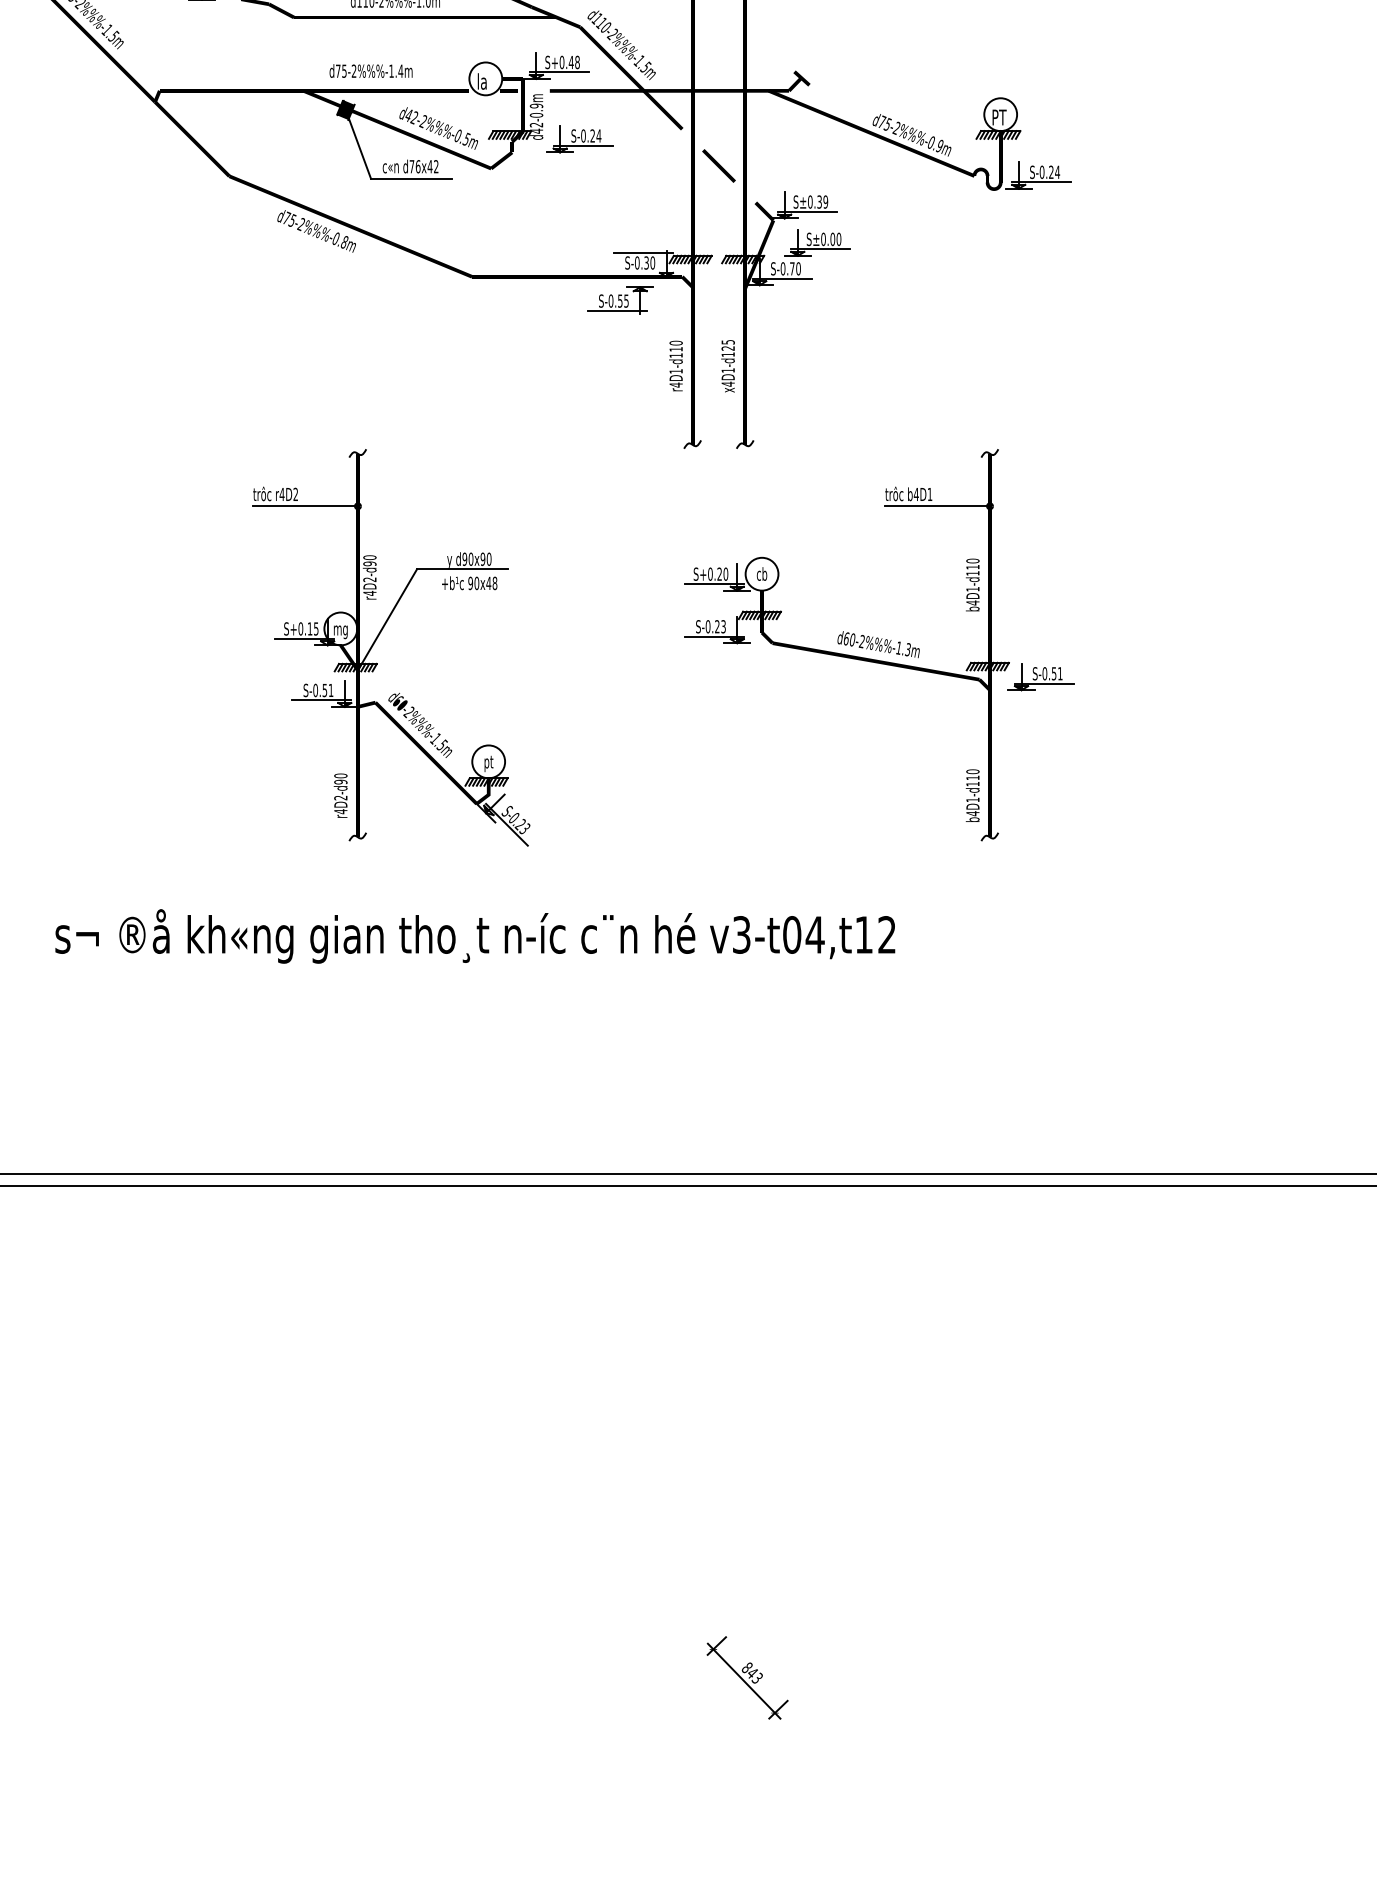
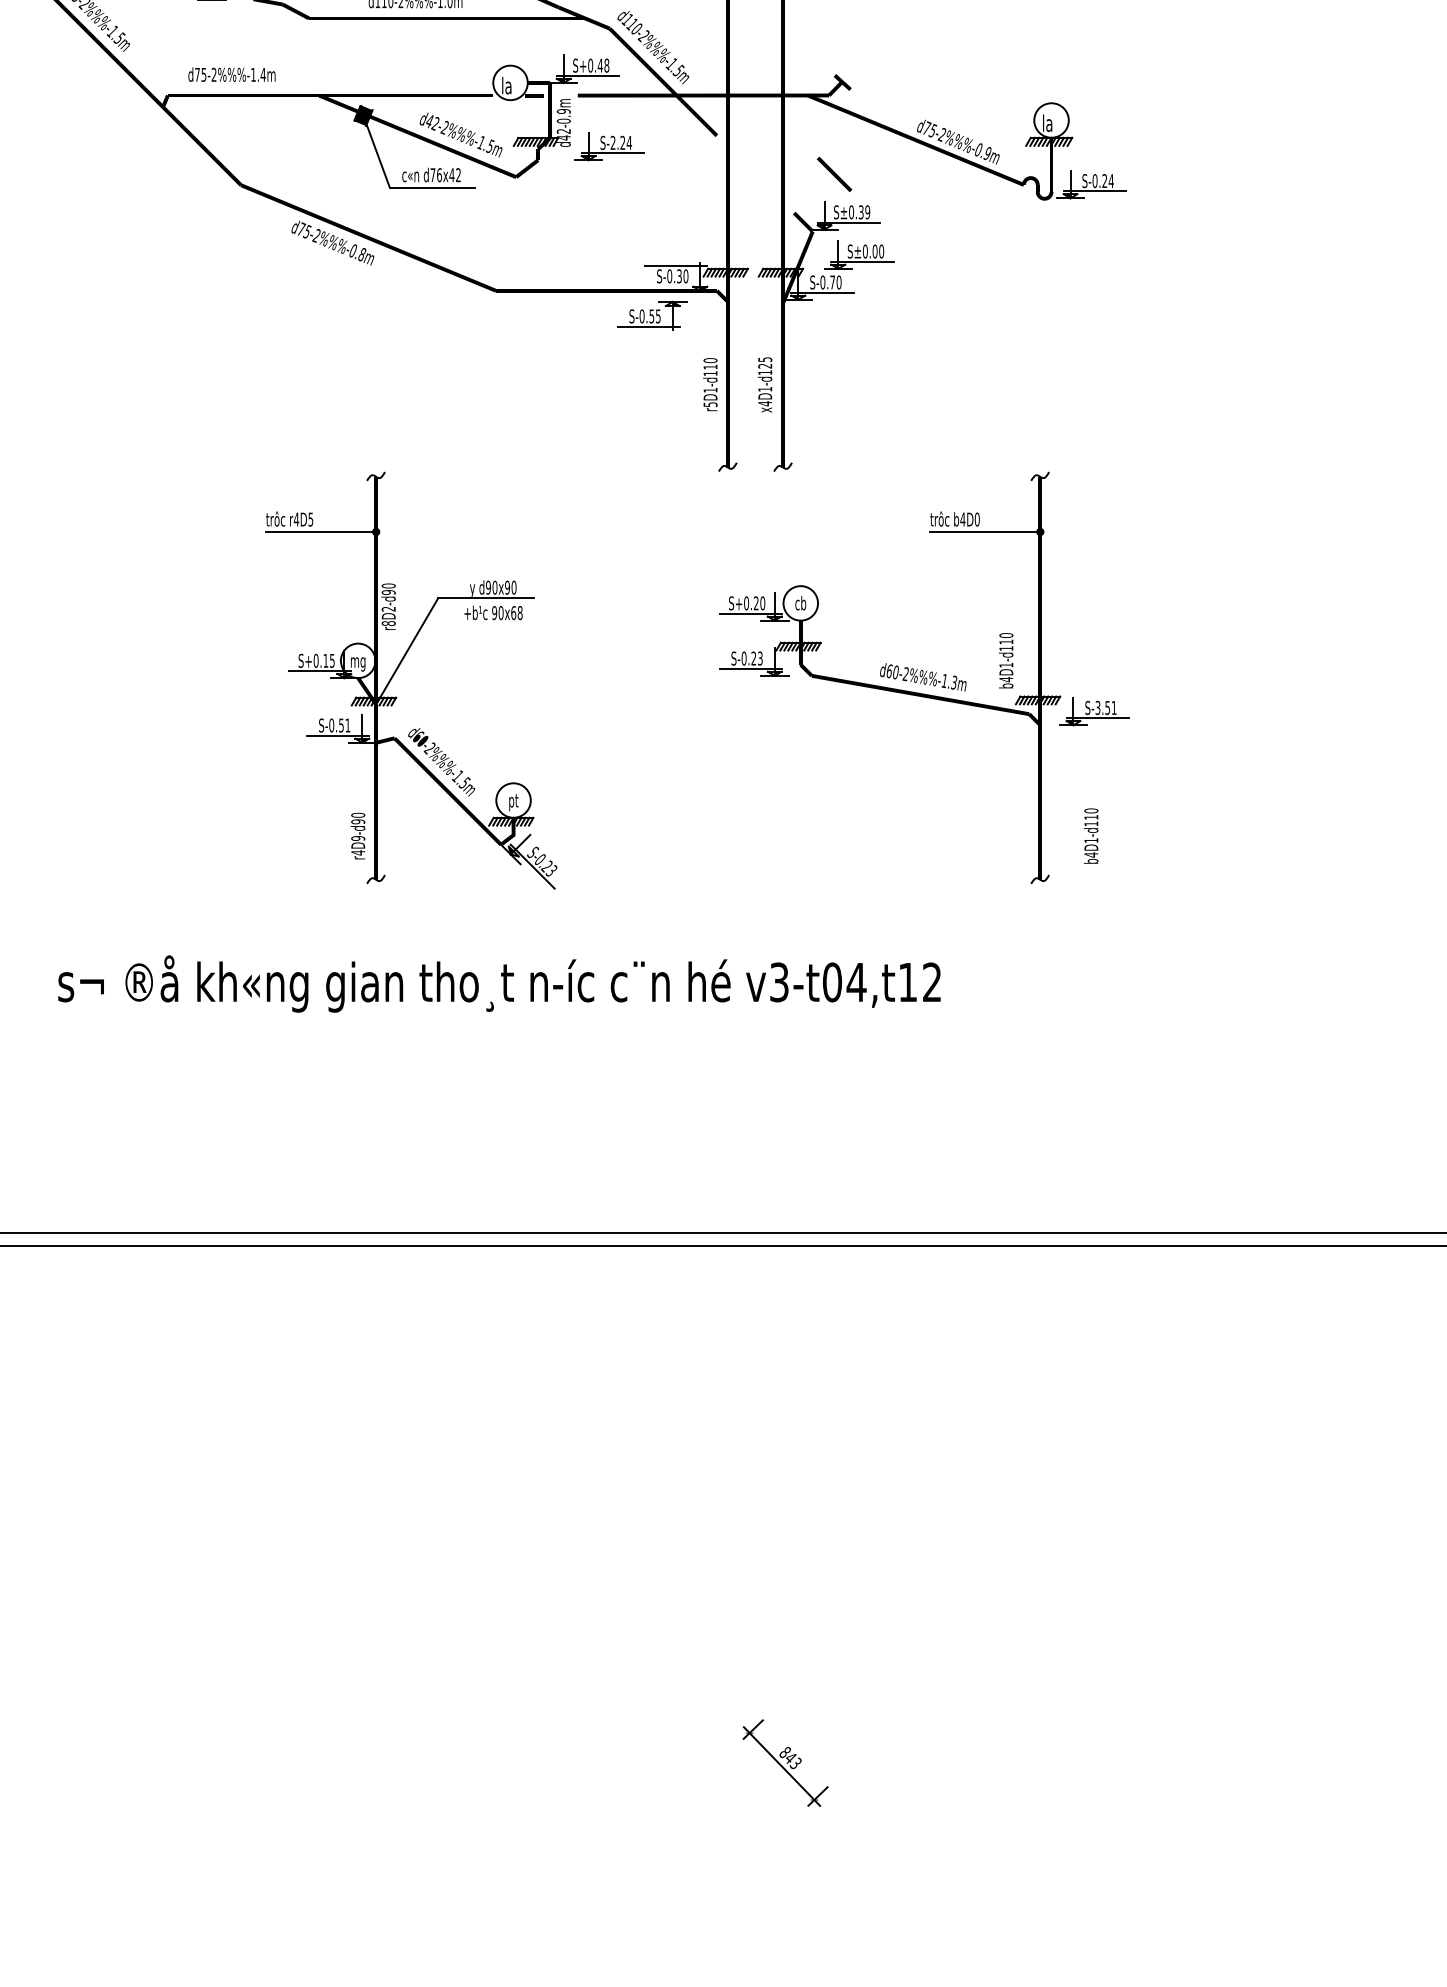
text: (370, 70) -> (231, 74), moved
text: (999, 116) -> (1050, 122), PT -> la
text: (458, 135) -> (481, 142), d42-2%%%-0.5m -> d42-2%%%-1.5m
text: (582, 135) -> (612, 142), S-0.24 -> S-2.24
line: (718, 166) -> (834, 174), moved
text: (676, 384) -> (710, 404), r4D1-d110 -> r5D1-d110
text: (295, 494) -> (310, 519), r4D2 -> r4D5
text: (929, 494) -> (976, 519), b4D1 -> b4D0
text: (488, 583) -> (513, 613), 90x48 -> 90x68
text: (973, 584) -> (1006, 660), moved
text: (369, 593) -> (388, 623), r4D2-d90 -> r8D2-d90
text: (1044, 673) -> (1097, 707), S-0.51 -> S-3.51
text: (973, 795) -> (1091, 835), moved
text: (341, 797) -> (358, 838), r4D2-d90 -> r4D9-d90

